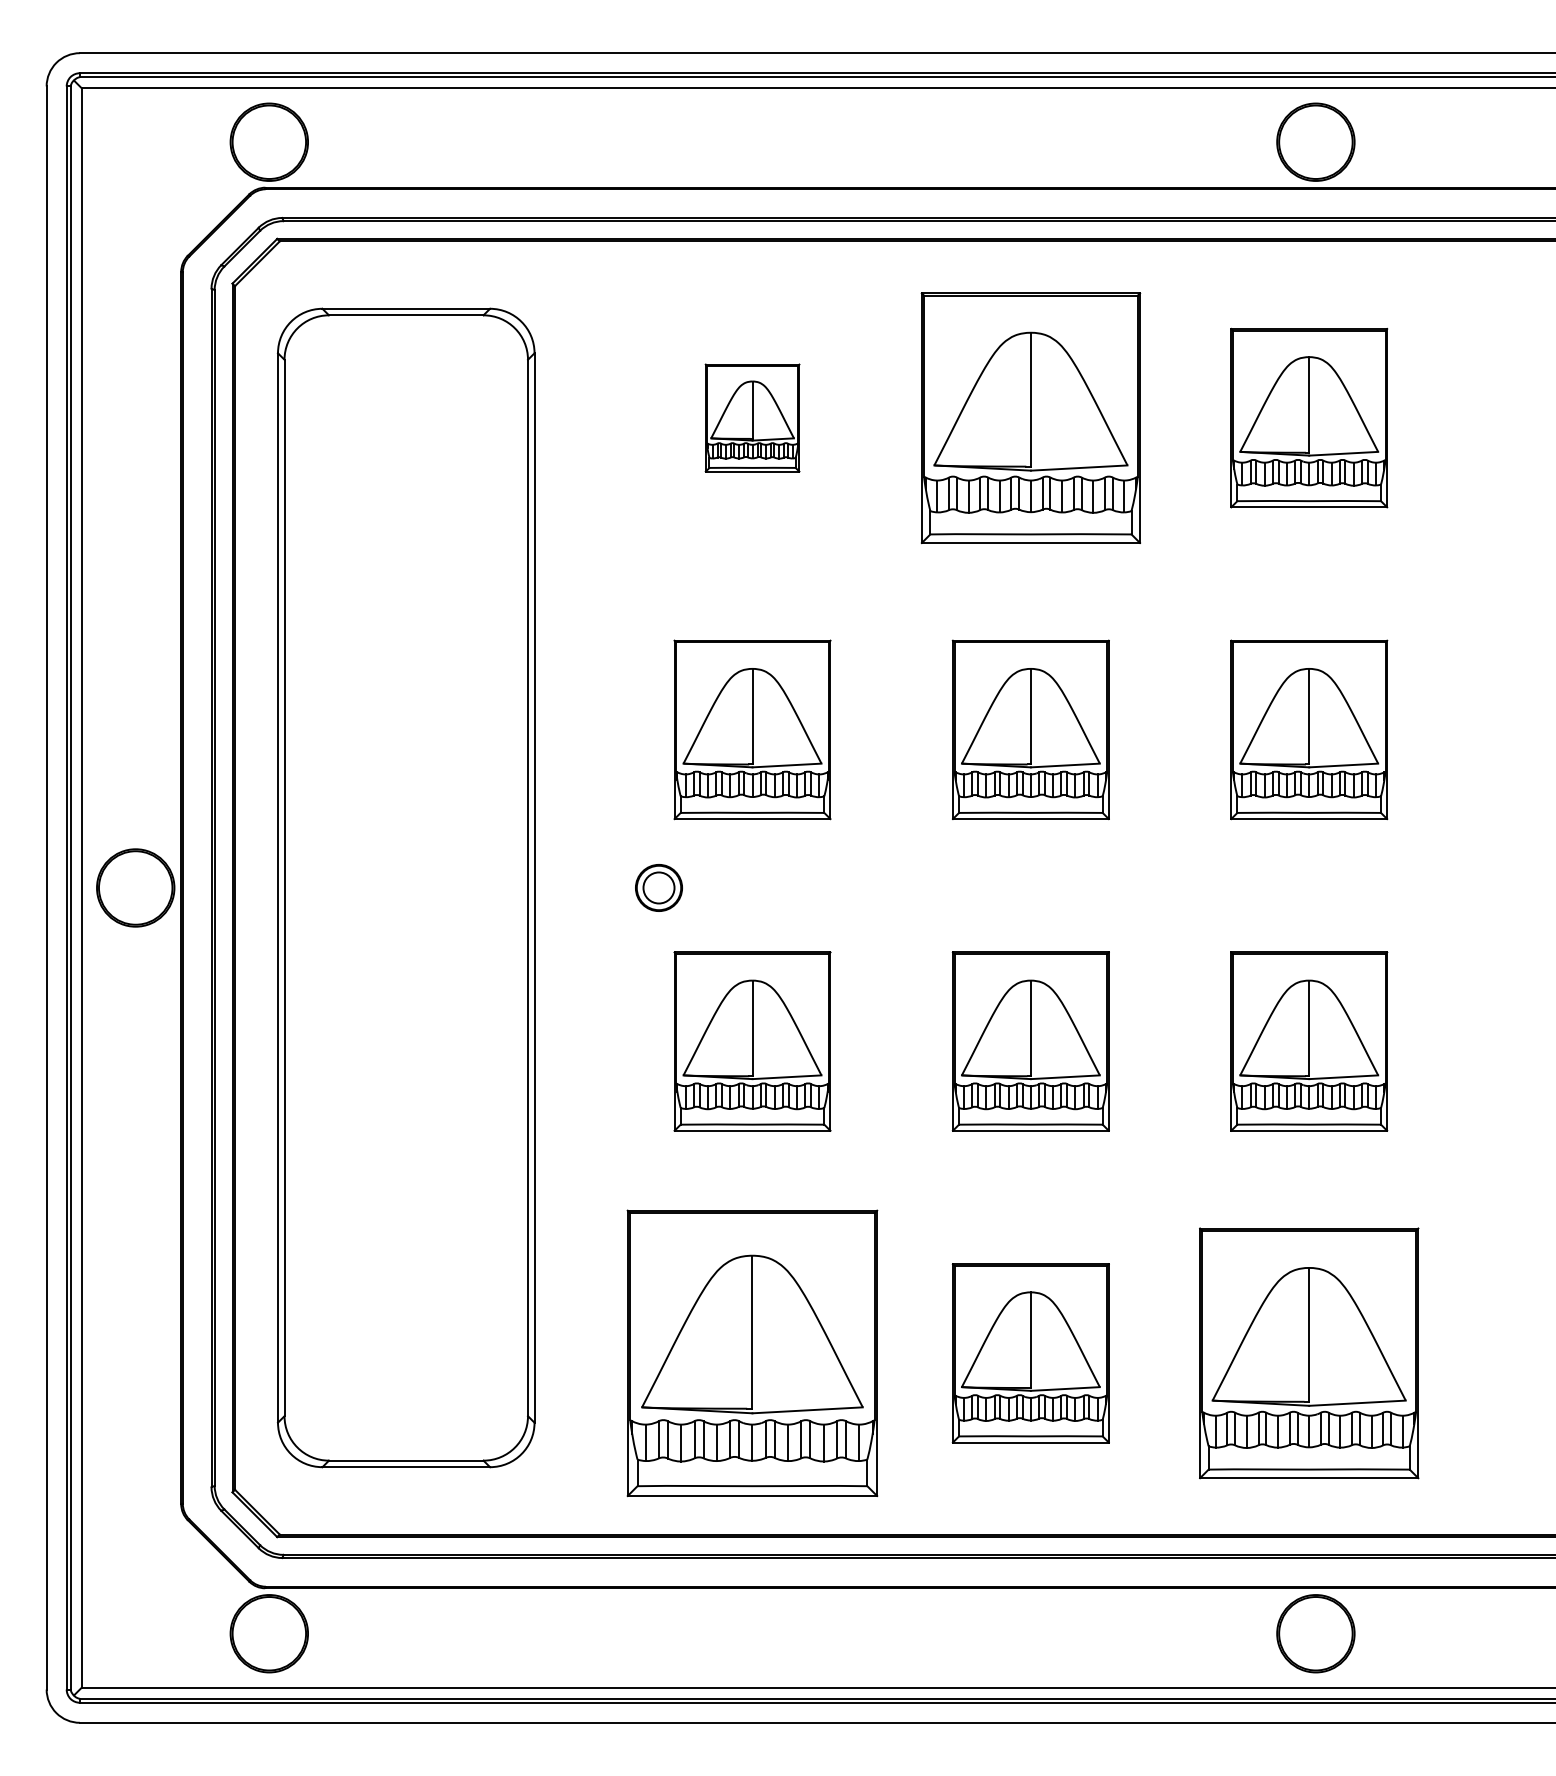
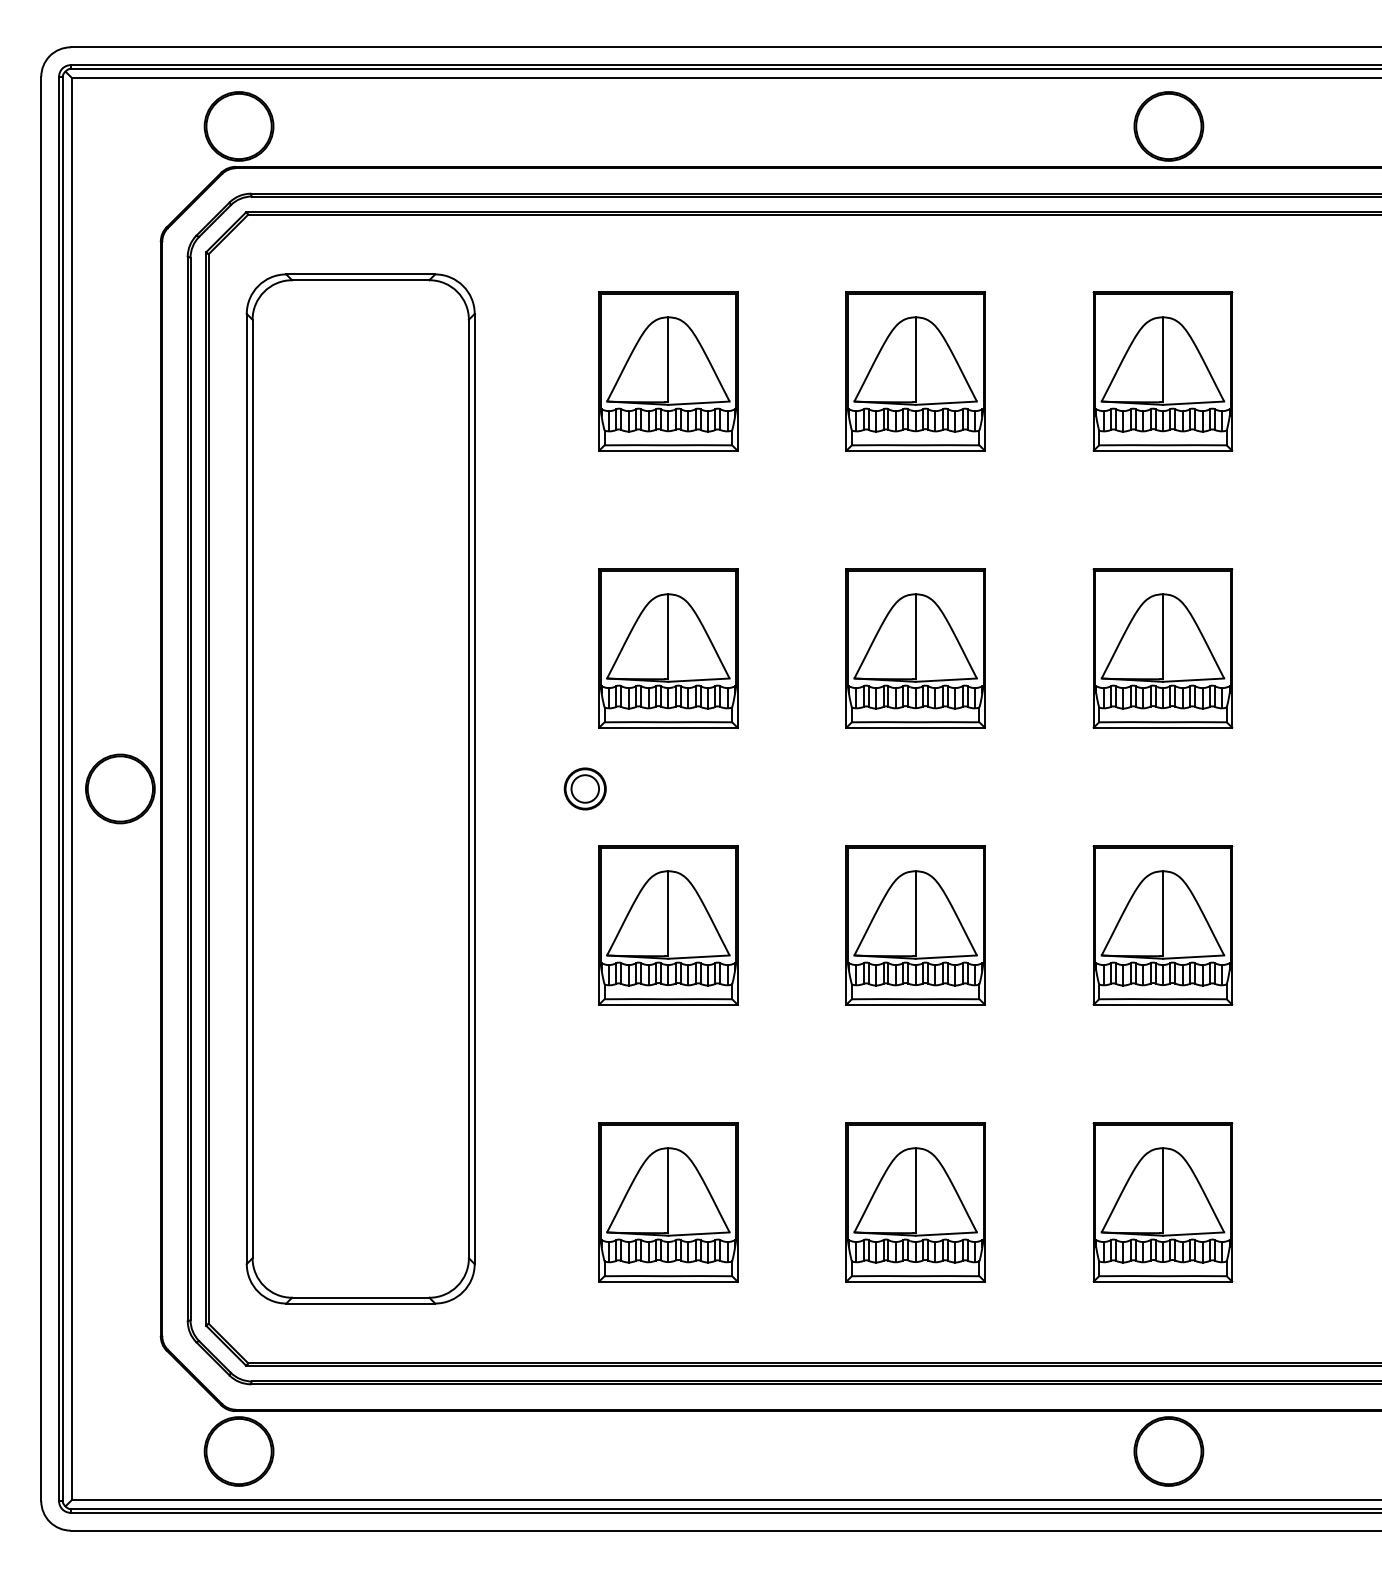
part: (752, 418) -> (668, 371), size x1.67
part: (1030, 418) -> (915, 371), size x0.71
part: (752, 1353) -> (668, 1202), size x0.62
part: (1308, 1353) -> (1162, 1202), size x0.71

